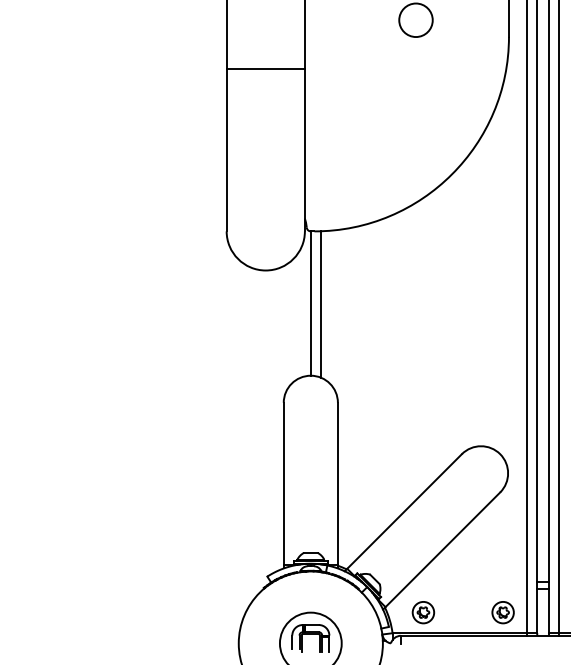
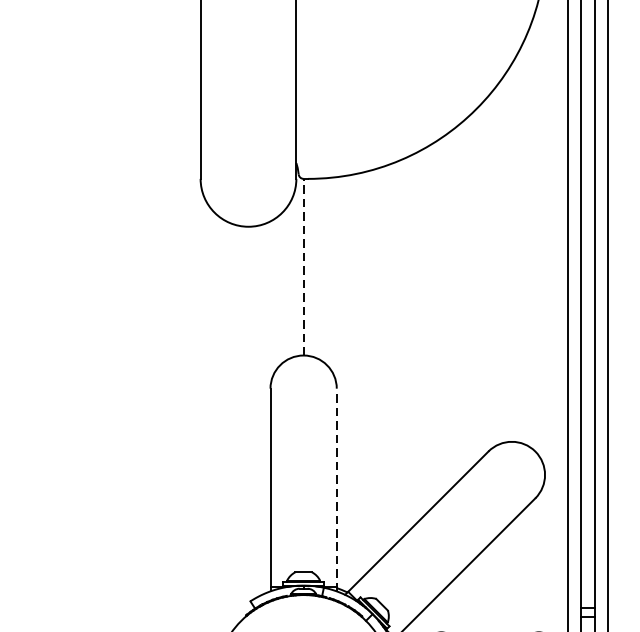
line: (310, 303) -> (303, 267), solid -> dashed
line: (321, 304) -> (316, 268), removed
line: (337, 485) -> (336, 489), solid -> dashed

